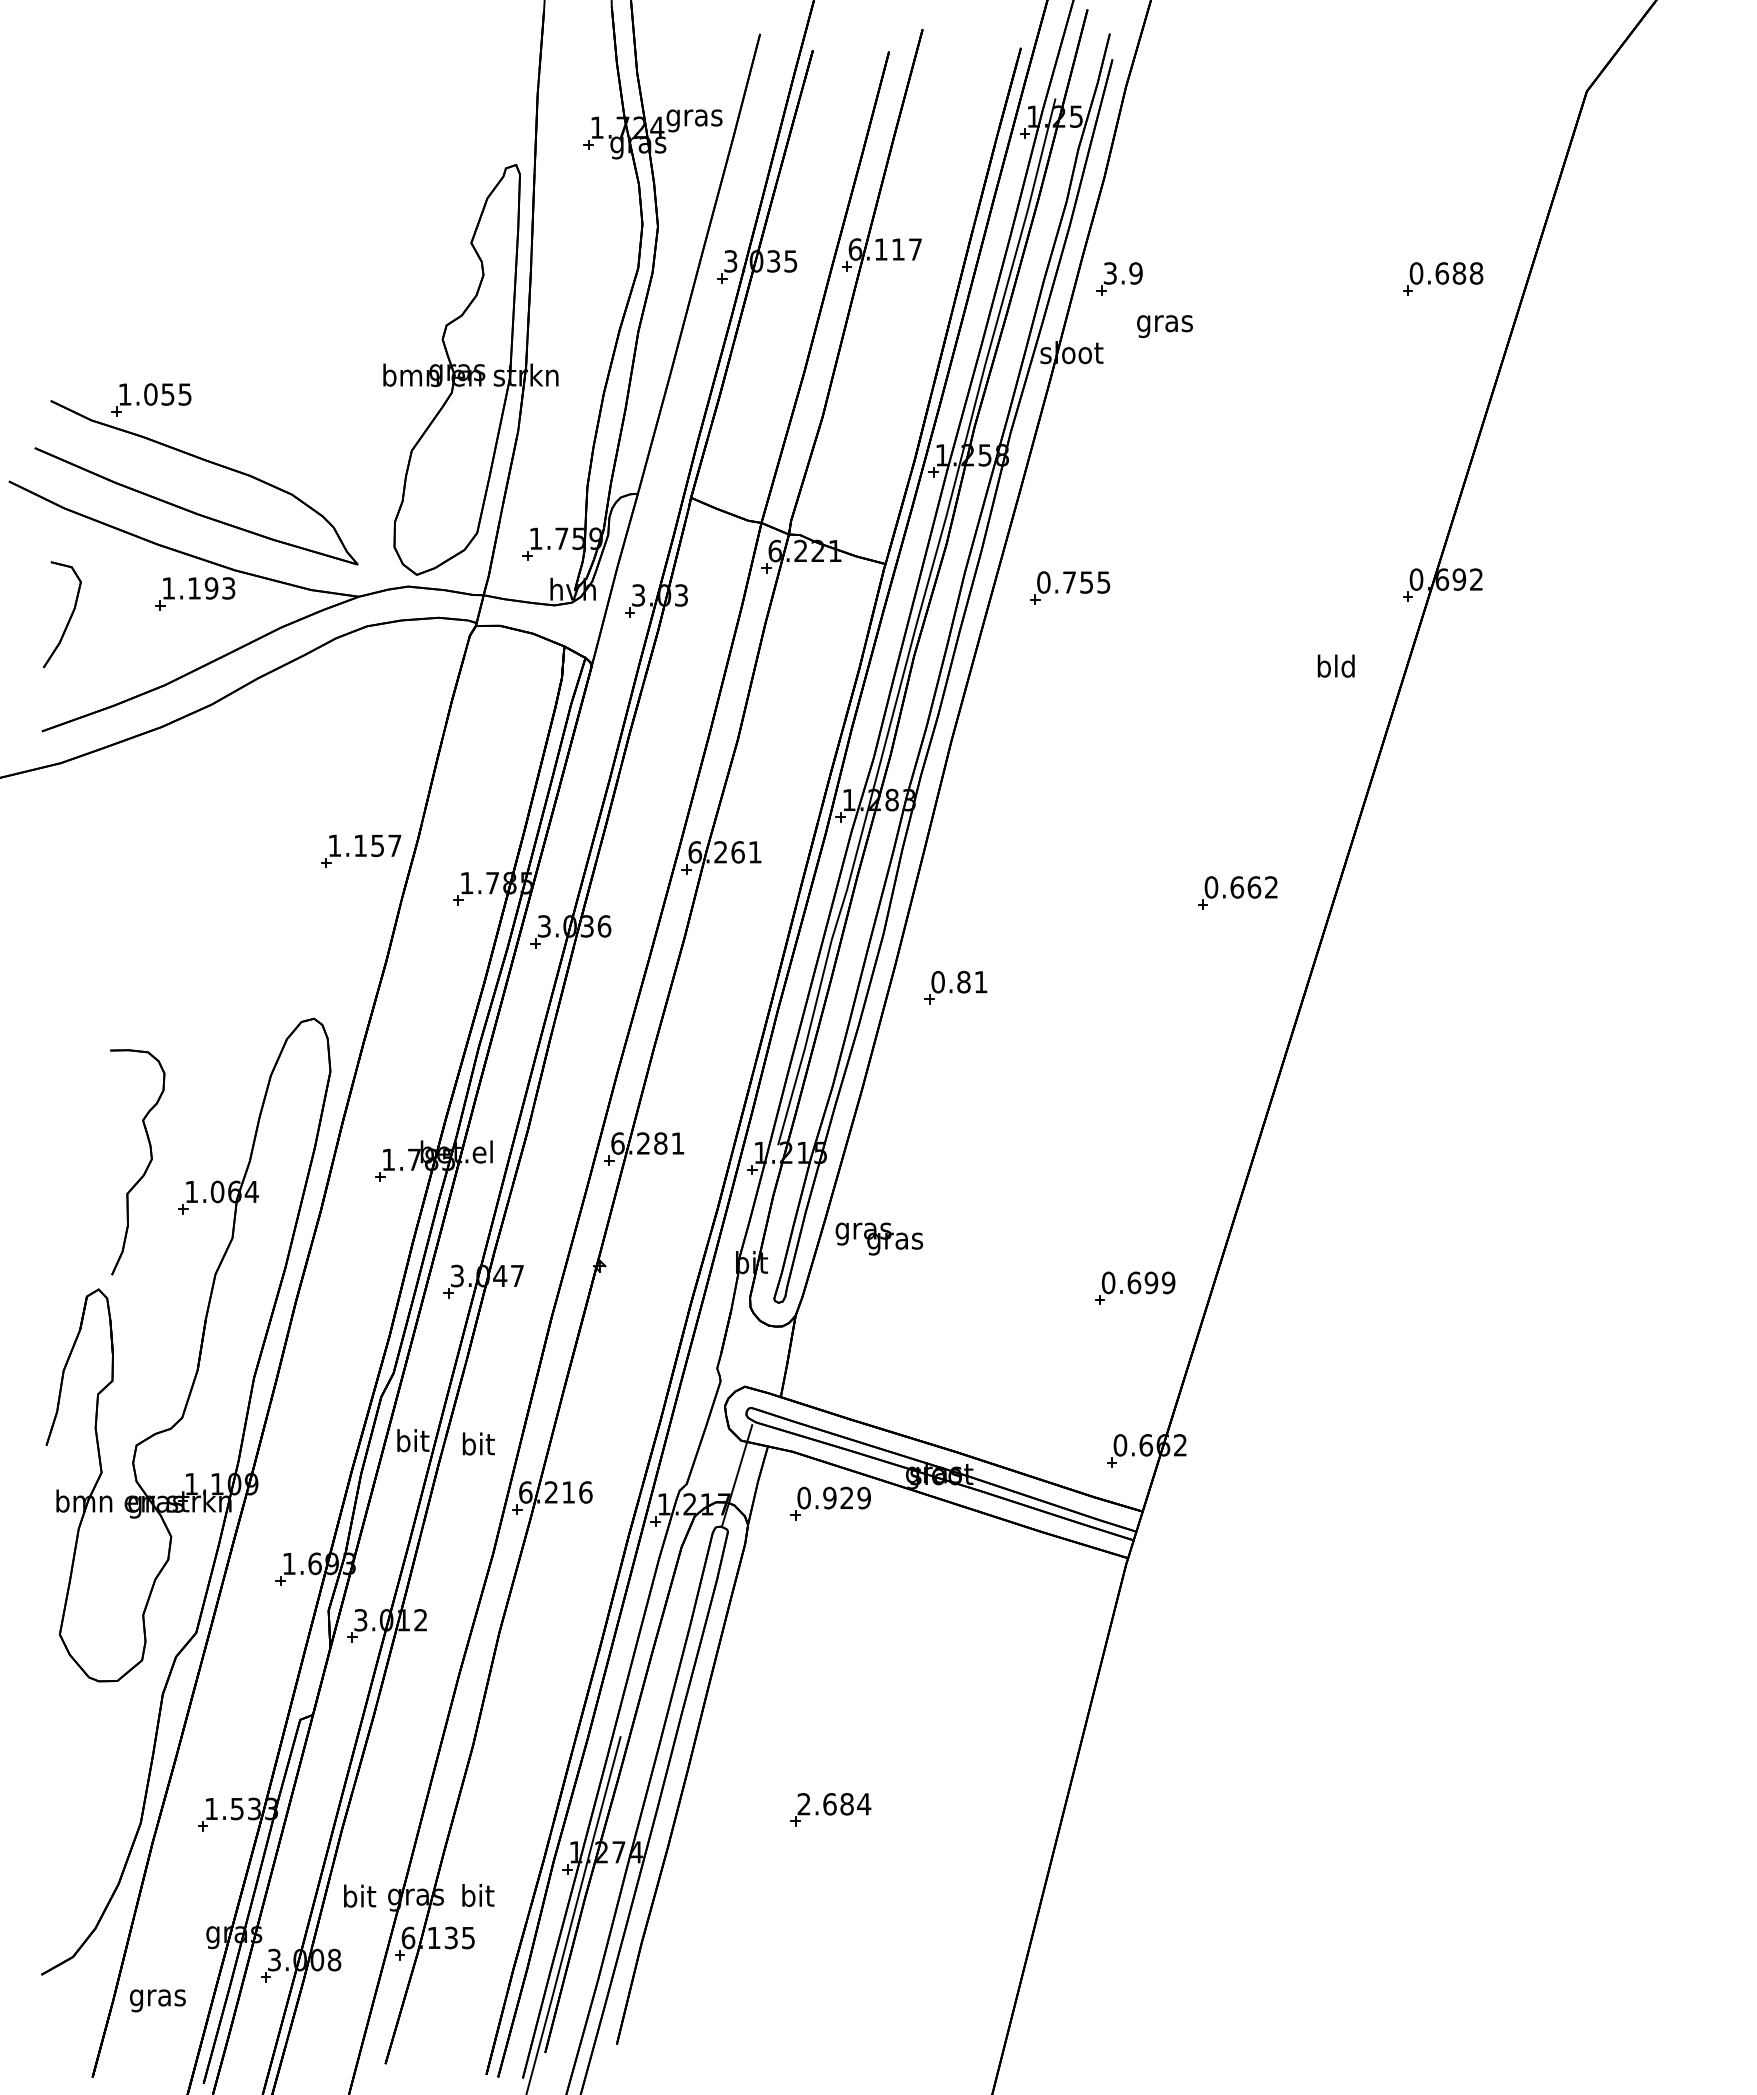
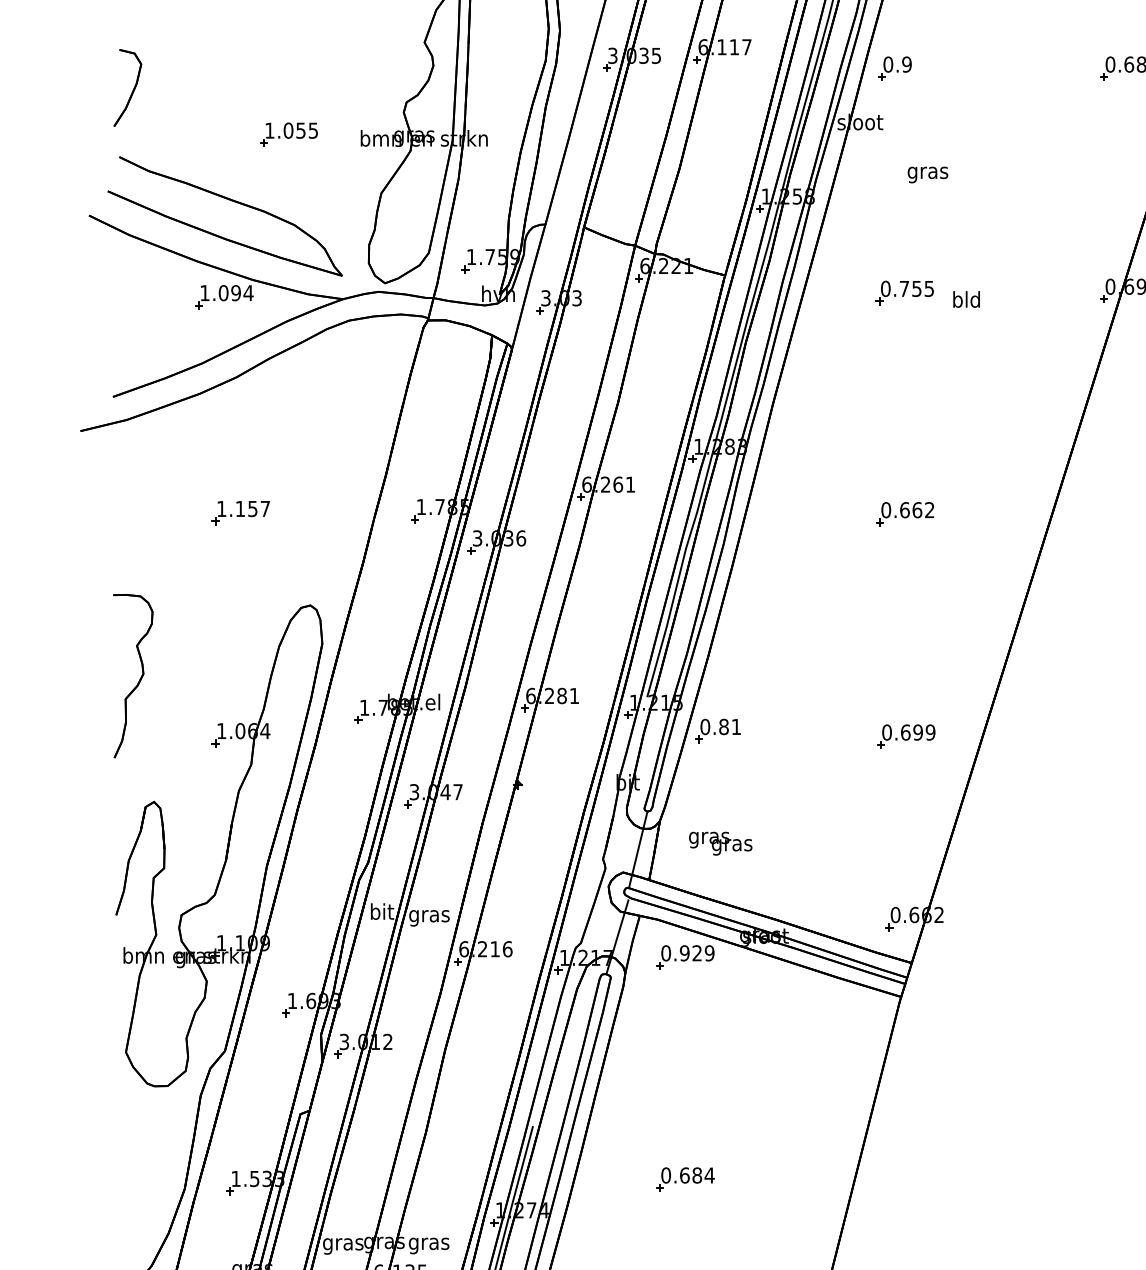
text: (1110, 273) -> (888, 64), 3.9 -> 0.9
text: (1164, 326) -> (927, 174), moved
part: (151, 399) -> (289, 134), moved
part: (1070, 587) -> (905, 292), moved
text: (211, 588) -> (236, 293), 1.193 -> 1.094
part: (69, 617) -> (132, 90), moved
text: (1335, 665) -> (966, 299), moved
part: (361, 850) -> (241, 512), moved
part: (1237, 892) -> (905, 513), moved
part: (955, 987) -> (717, 730), moved
part: (146, 1167) -> (139, 680), moved
text: (879, 1238) -> (720, 843), moved
part: (1135, 1287) -> (906, 735), moved
line: (765, 1355) -> (638, 849), added
text: (477, 1446) -> (429, 915), bit -> gras
text: (803, 1804) -> (665, 1175), 2.684 -> 0.684
text: (359, 1898) -> (343, 1243), bit -> gras
text: (477, 1898) -> (429, 1243), bit -> gras

